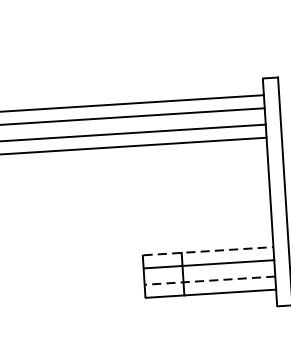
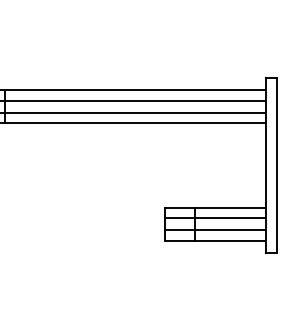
line: (209, 250) -> (216, 207), dashed -> solid
line: (210, 280) -> (215, 230), dashed -> solid

